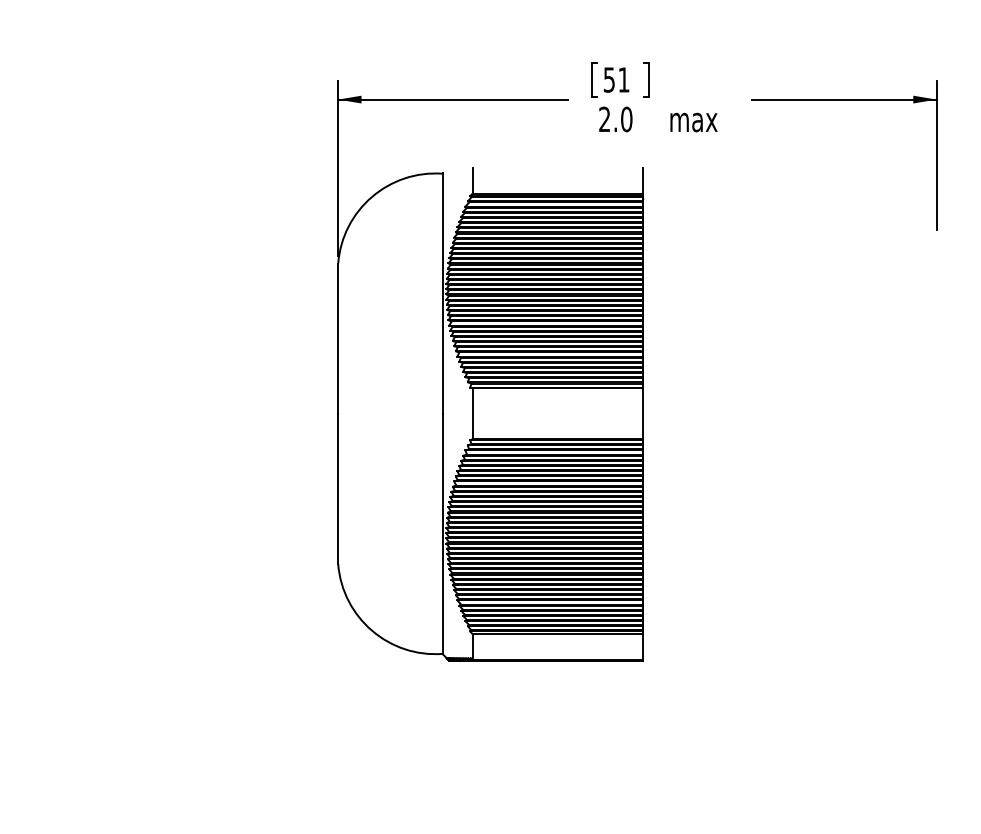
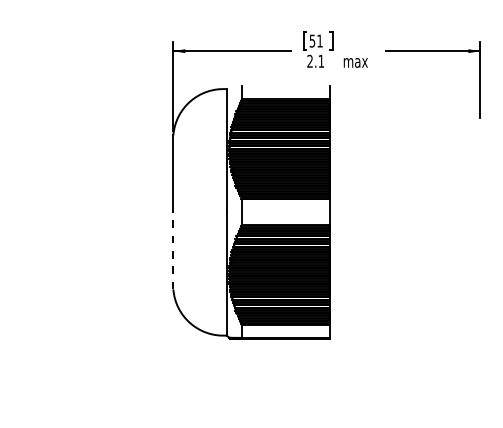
text: (626, 117) -> (321, 60), 2.0 -> 2.1
line: (338, 488) -> (173, 250), solid -> dashed

